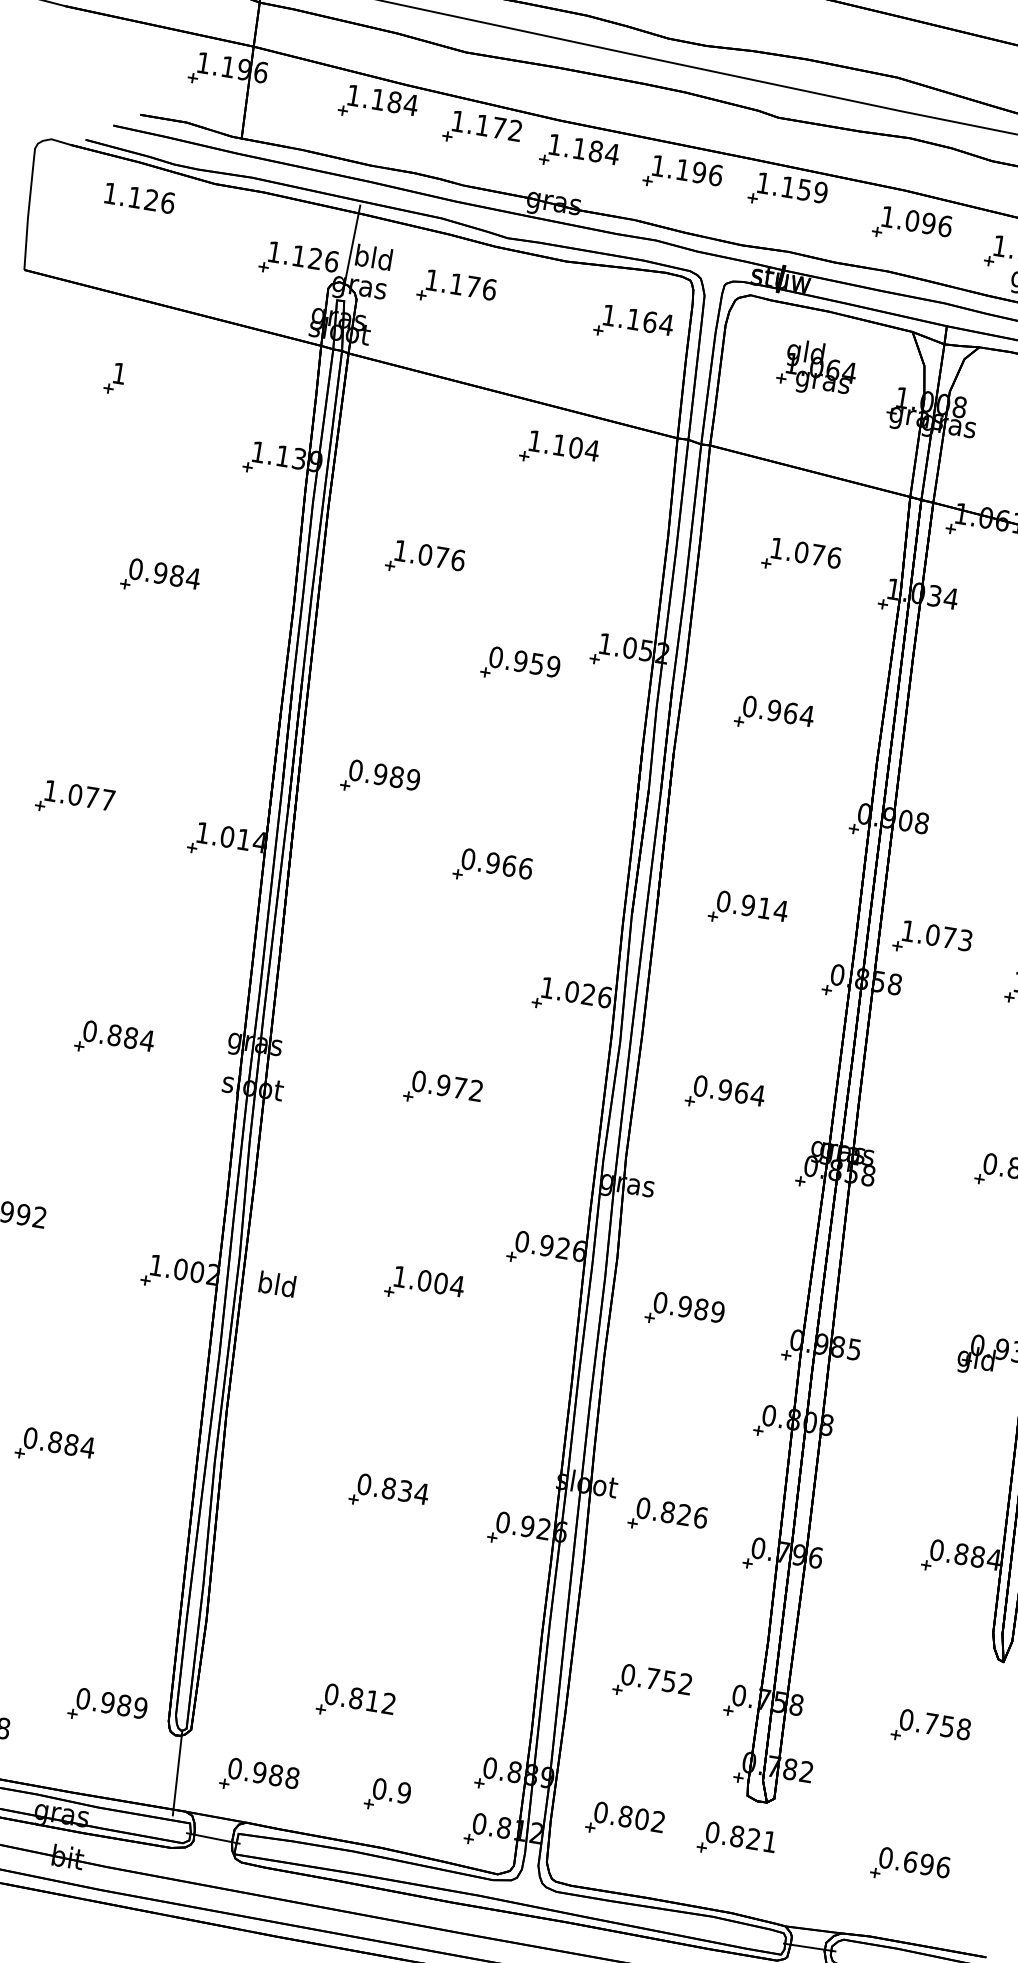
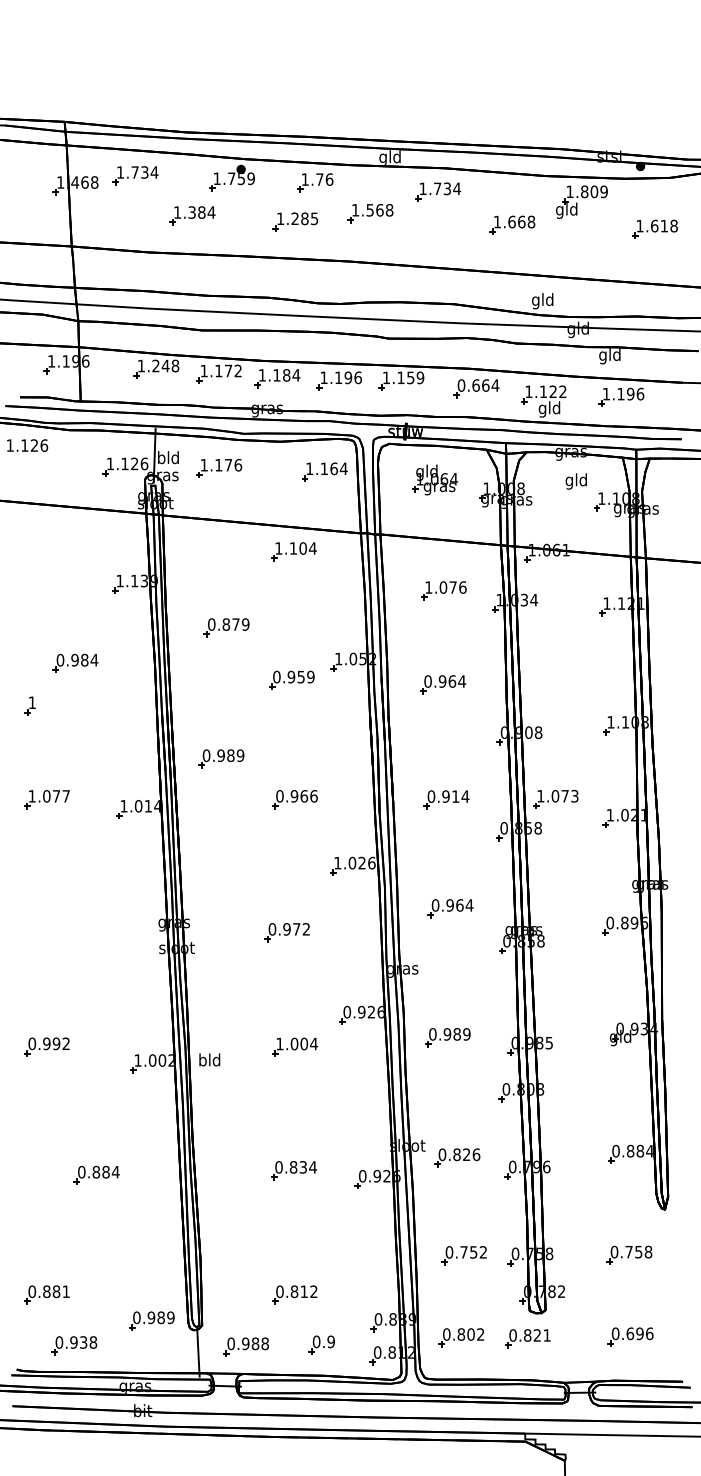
text: (394, 101) -> (165, 365), 1.184 -> 1.248
text: (916, 221) -> (478, 385), 1.096 -> 0.664
part: (113, 377) -> (29, 705), moved
text: (429, 555) -> (228, 624), 1.076 -> 0.879
part: (114, 1040) -> (92, 934), removed

